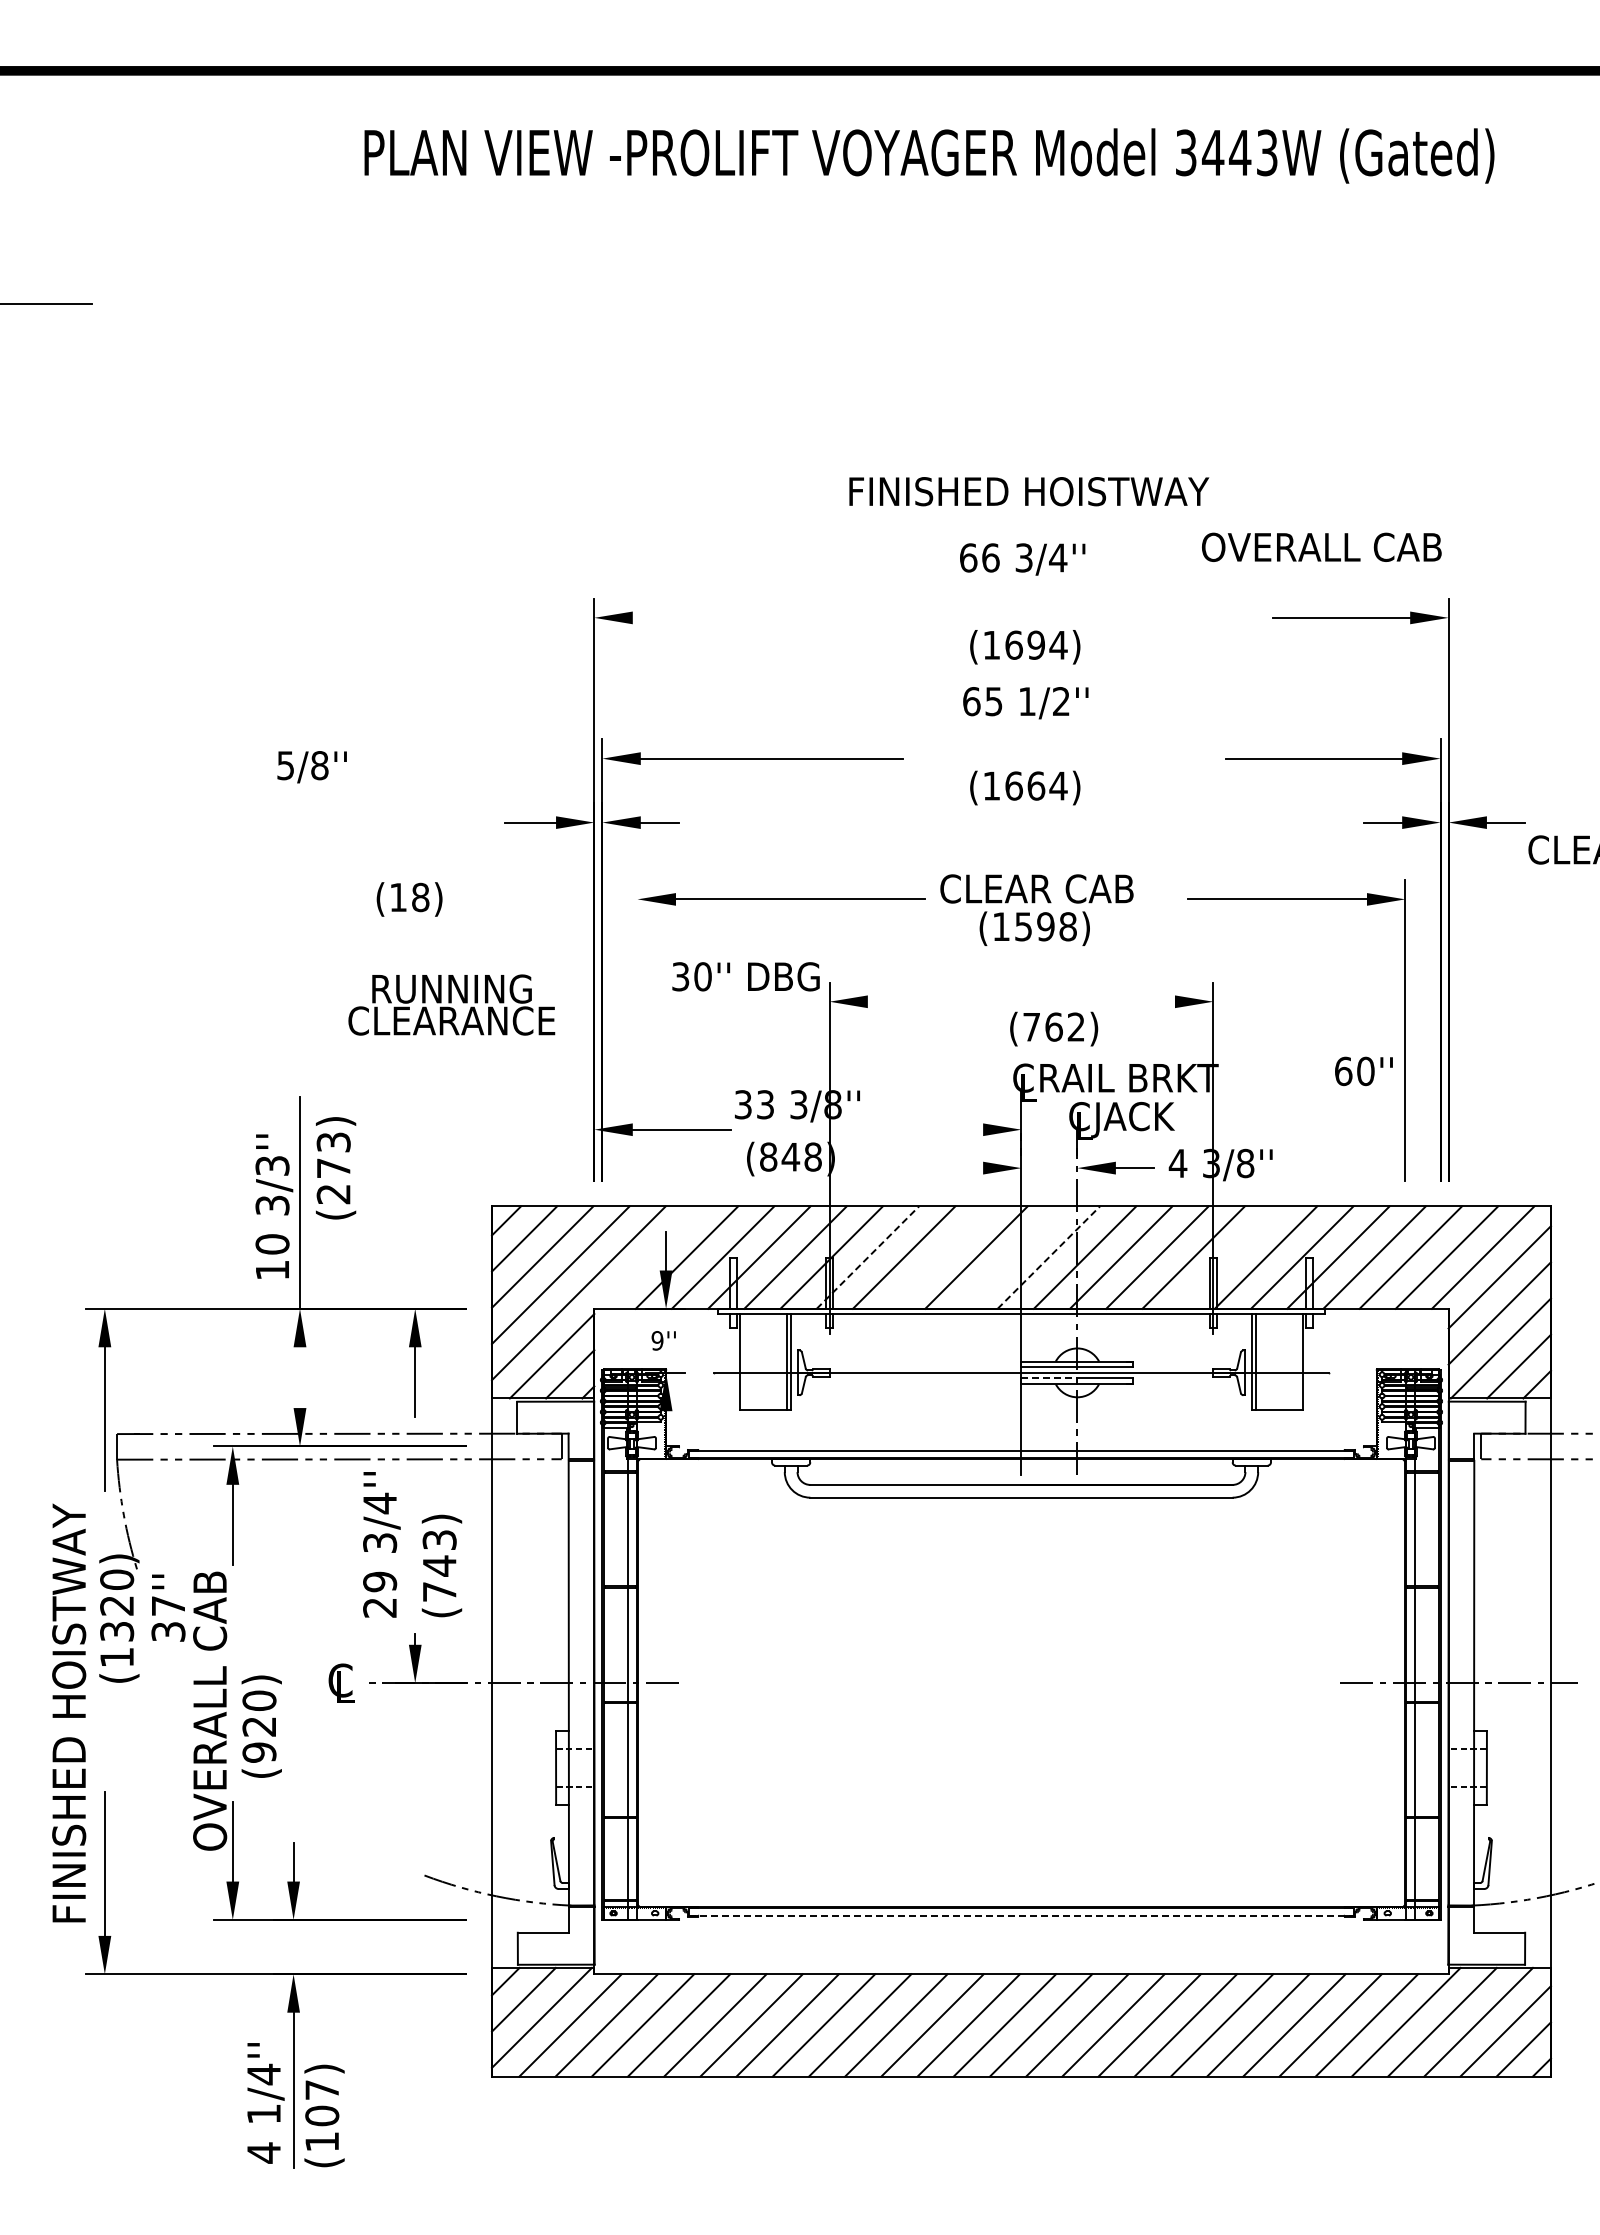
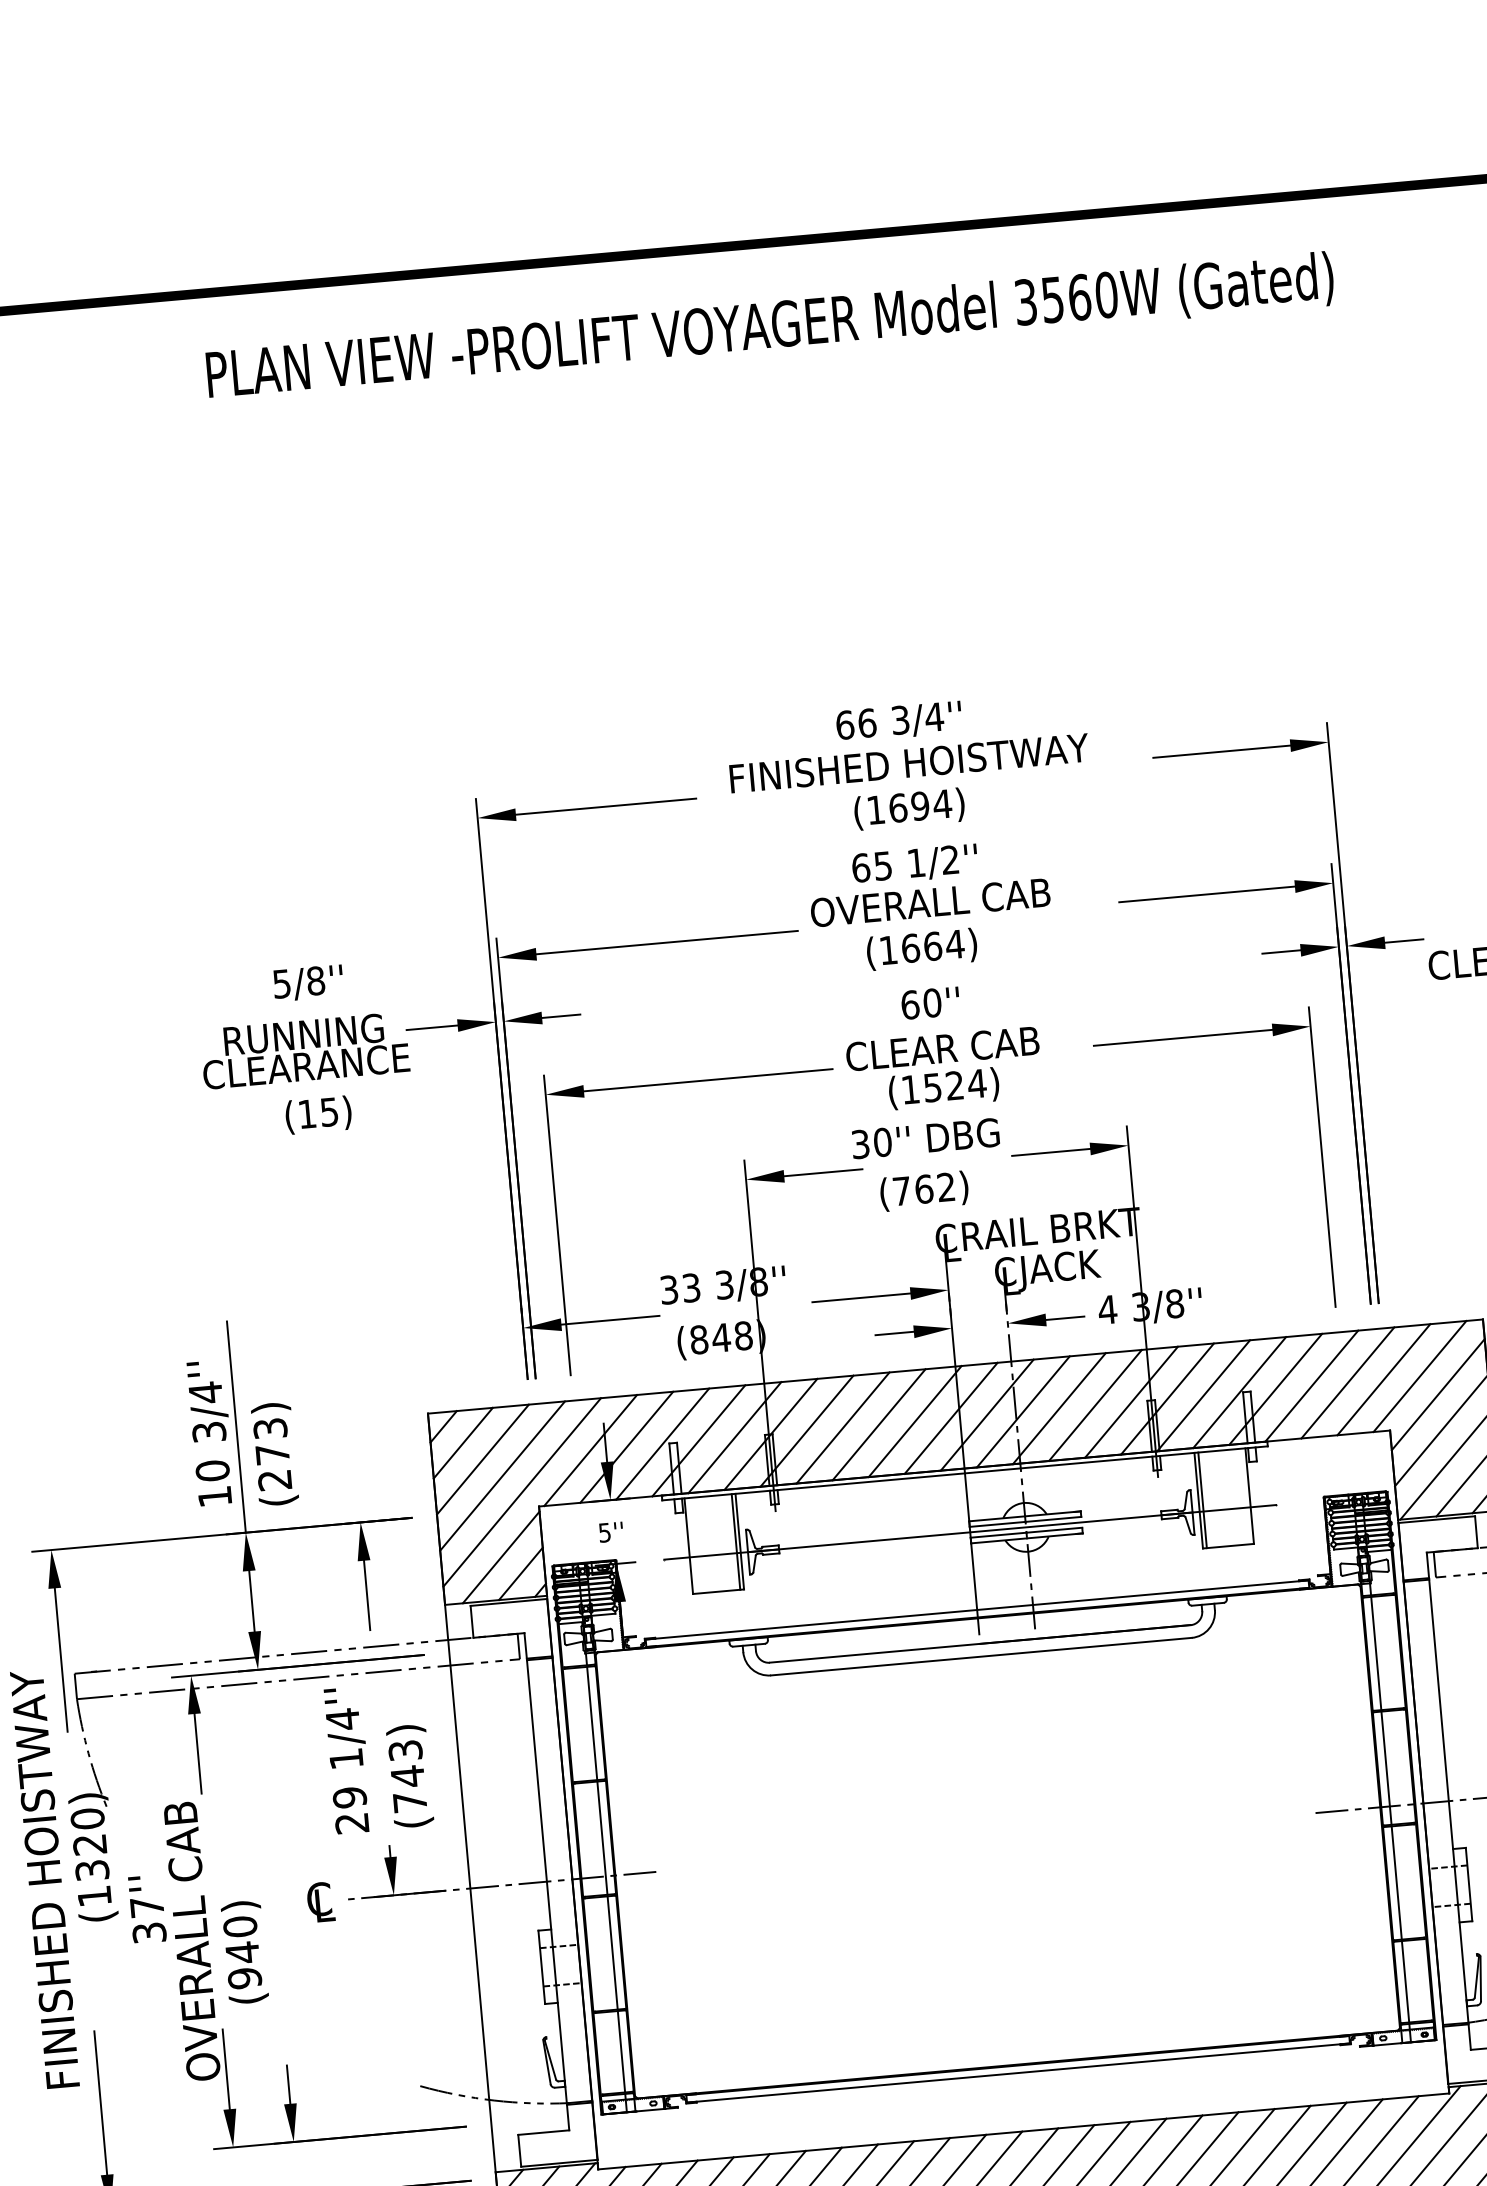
text: (1239, 152) -> (1078, 297), 3443W -> 3560W
text: (1029, 491) -> (909, 763), moved
text: (1321, 546) -> (930, 901), moved
line: (722, 617) -> (605, 806), added
text: (311, 767) -> (307, 983), moved
text: (420, 897) -> (329, 1112), (18) -> (15)
text: (1057, 926) -> (966, 1084), (1598) -> (1524)
text: (745, 976) -> (925, 1138), moved
line: (906, 1001) -> (822, 1172), added
line: (1135, 1001) -> (1050, 1152), added
text: (451, 1004) -> (304, 1050), moved
text: (1054, 1028) -> (924, 1190), moved
line: (637, 1030) -> (557, 1225), added
text: (1363, 1071) -> (930, 1003), moved
line: (933, 1129) -> (860, 1297), added
text: (272, 1165) -> (205, 1392), 3/3'' -> 3/4''
text: (336, 1168) -> (275, 1454), moved
line: (963, 1168) -> (894, 1333), added
line: (650, 1257) -> (590, 1450), added
line: (868, 1257) -> (807, 1430), dashed -> solid
line: (940, 1257) -> (879, 1424), added
line: (1012, 1257) -> (951, 1418), added
line: (1049, 1257) -> (987, 1414), dashed -> solid
line: (1229, 1257) -> (1167, 1398), added
text: (657, 1340) -> (604, 1532), 9'' -> 5''
line: (300, 1377) -> (252, 1601), added
line: (1049, 1378) -> (998, 1535), dashed -> solid
text: (380, 1542) -> (346, 1758), 3/4'' -> 1/4''
text: (168, 1607) -> (147, 1908), moved
text: (69, 1712) -> (45, 1878), moved
text: (258, 1726) -> (241, 1952), (920) -> (940)
line: (1021, 1915) -> (1018, 2072), dashed -> solid

